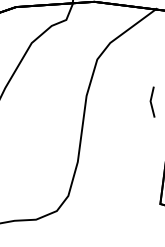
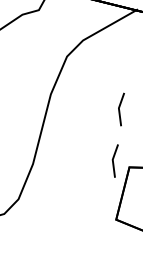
line: (151, 149) -> (113, 160), added

